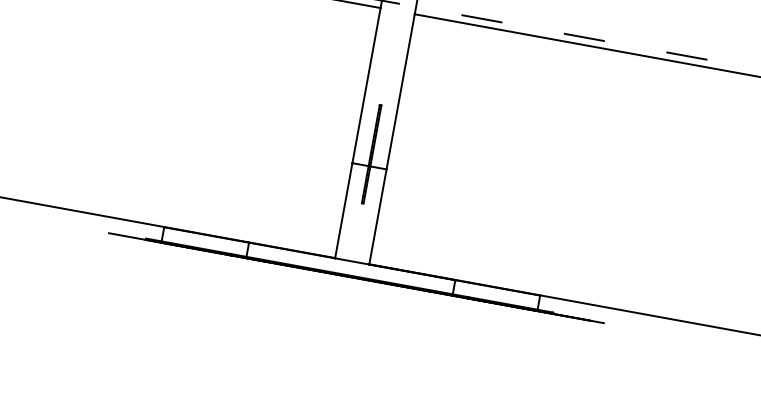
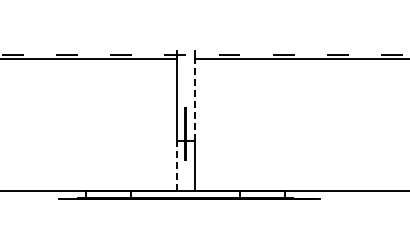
line: (400, 91) -> (194, 99), solid -> dashed
line: (343, 210) -> (176, 165), solid -> dashed

